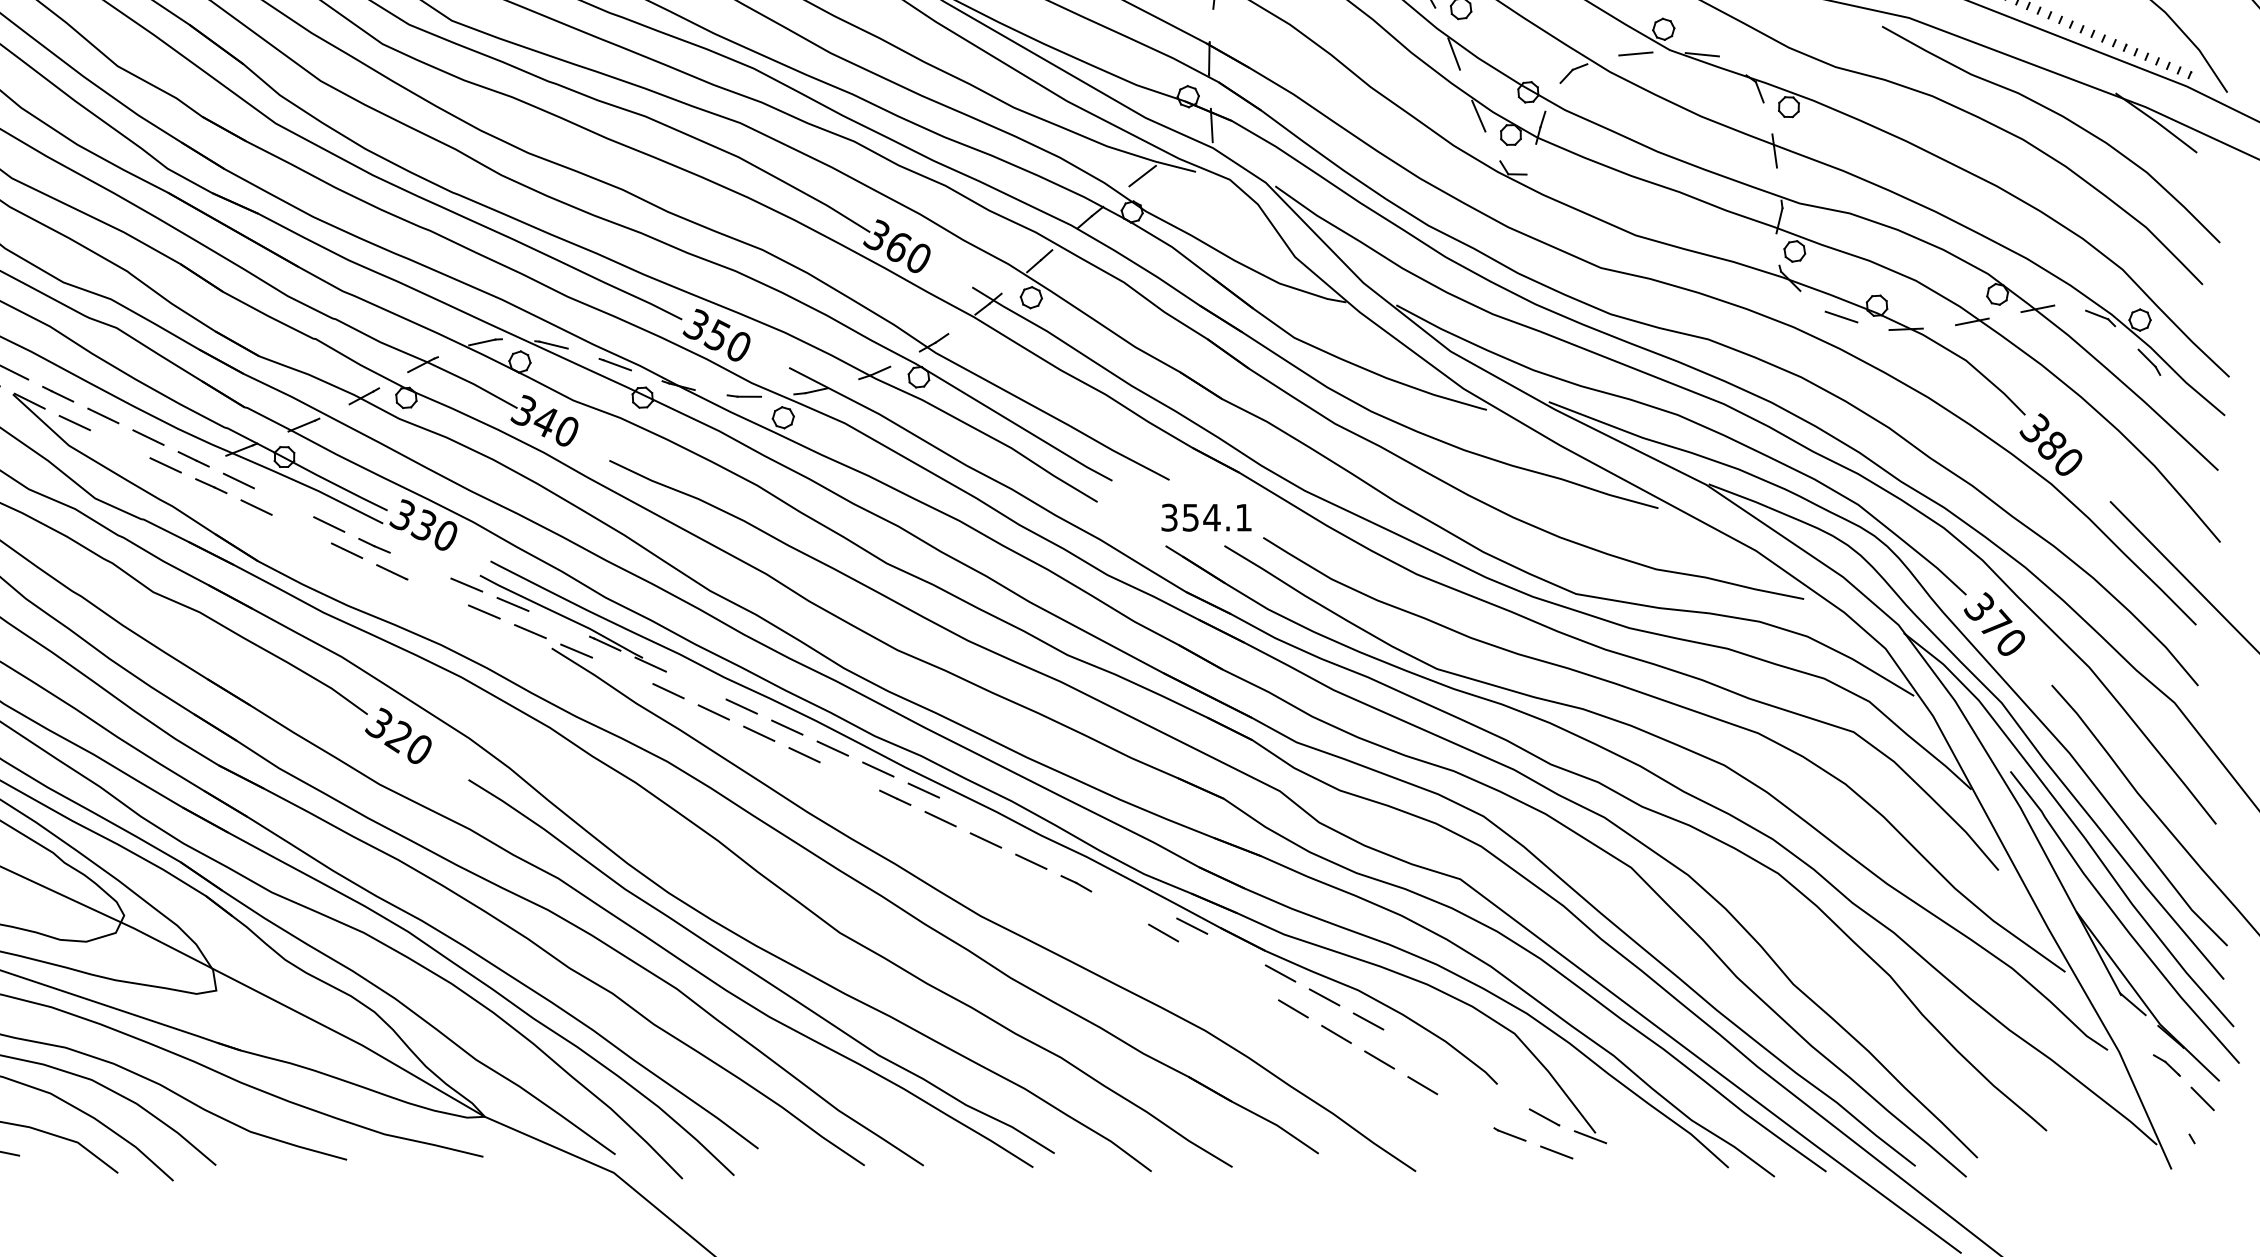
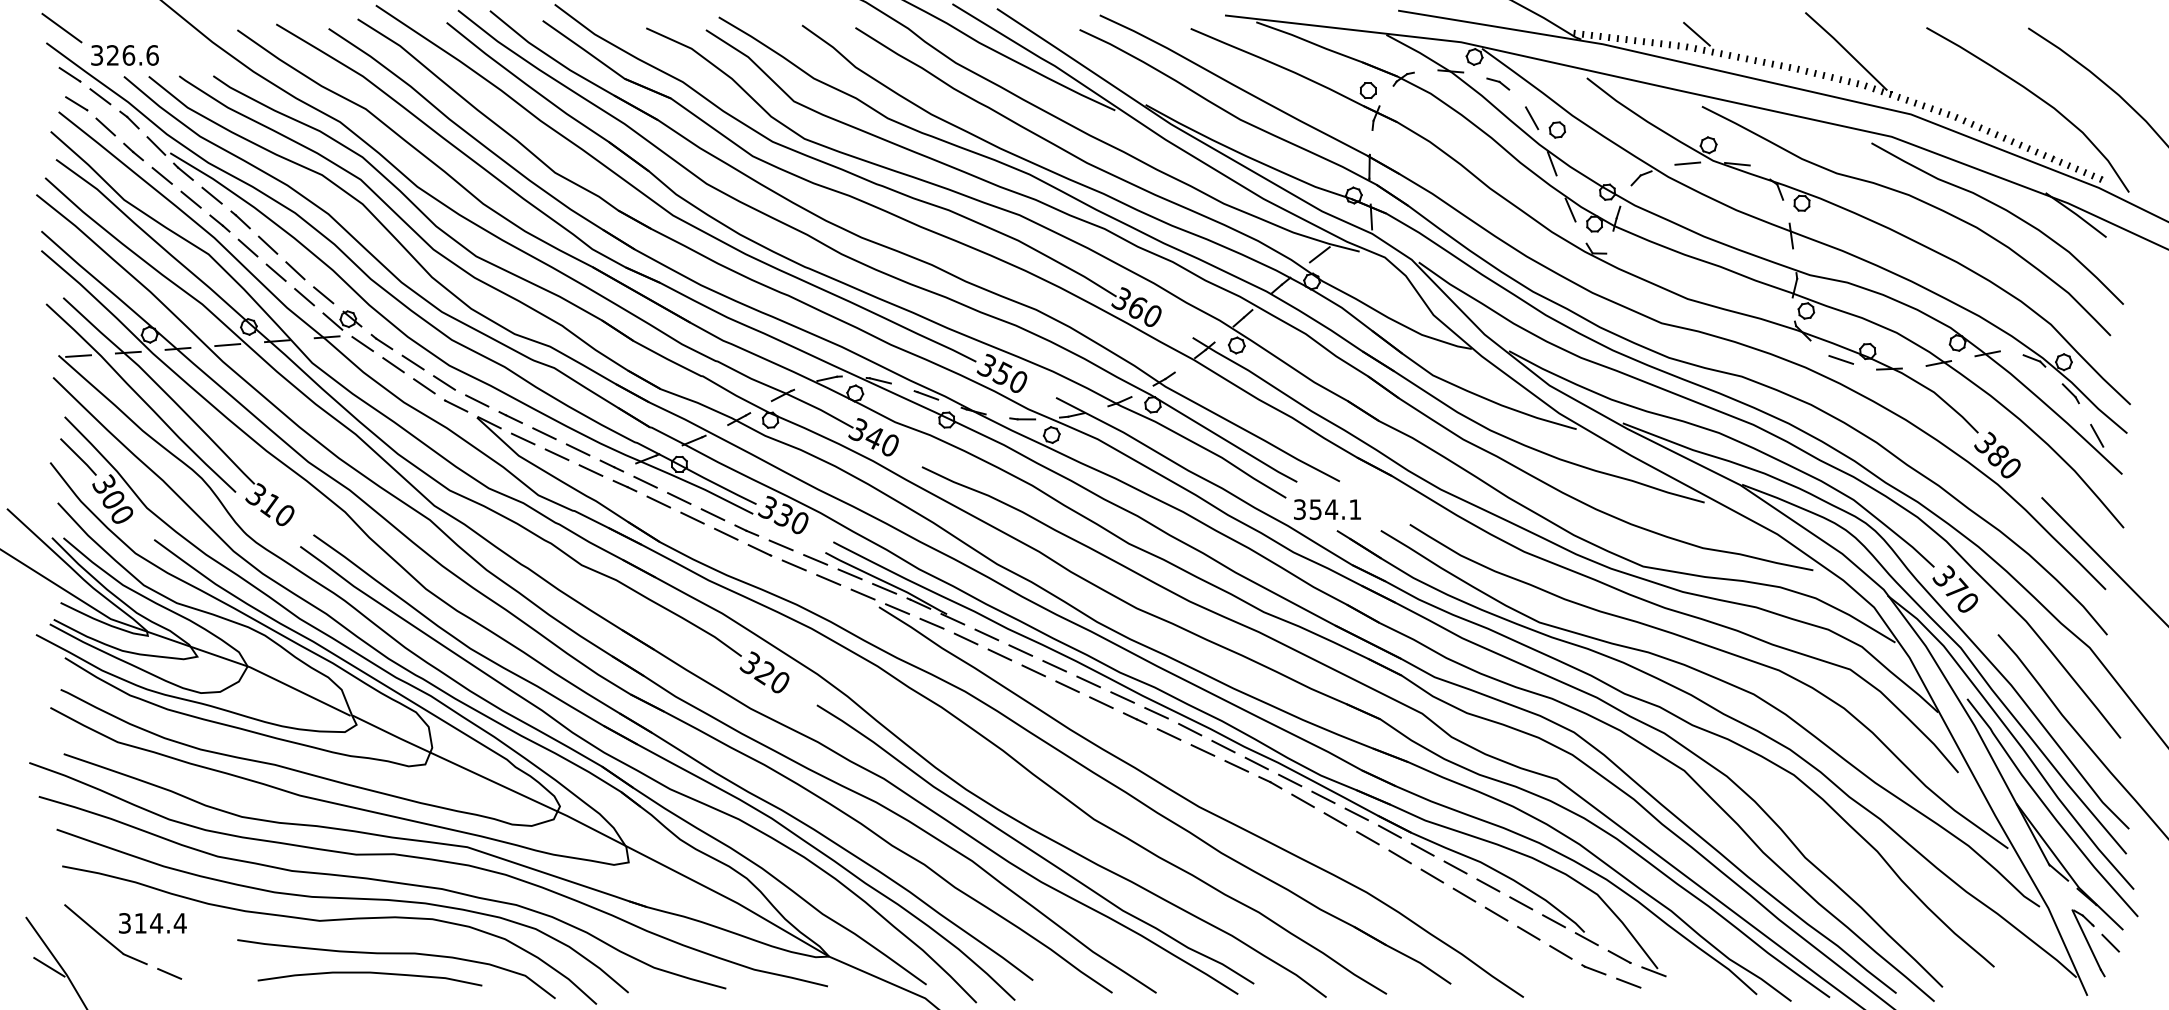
line: (2185, 418) -> (2097, 435), added
line: (119, 443) -> (556, 454), added
line: (284, 502) -> (679, 498), added
text: (1206, 517) -> (1327, 509), moved
line: (301, 528) -> (692, 517), added
line: (419, 565) -> (780, 545), added
line: (437, 592) -> (793, 565), added
line: (559, 623) -> (884, 588), added
line: (622, 670) -> (931, 623), added
line: (695, 685) -> (986, 634), added
line: (850, 776) -> (1101, 702), added
line: (969, 812) -> (1190, 729), added
line: (1013, 835) -> (1223, 746), added
line: (1057, 858) -> (1256, 763), added
line: (1103, 880) -> (1290, 780), added
line: (1147, 903) -> (1323, 797), added
line: (1119, 907) -> (1302, 800), added
line: (1236, 949) -> (1389, 831), added
line: (1206, 957) -> (1367, 837), added
line: (1249, 982) -> (1399, 856), added
line: (1412, 1045) -> (1521, 903), added
line: (1457, 1069) -> (1554, 921), added
line: (1500, 1093) -> (1586, 939), added
line: (2170, 1093) -> (2086, 939), added
line: (1465, 1111) -> (1560, 952), added

